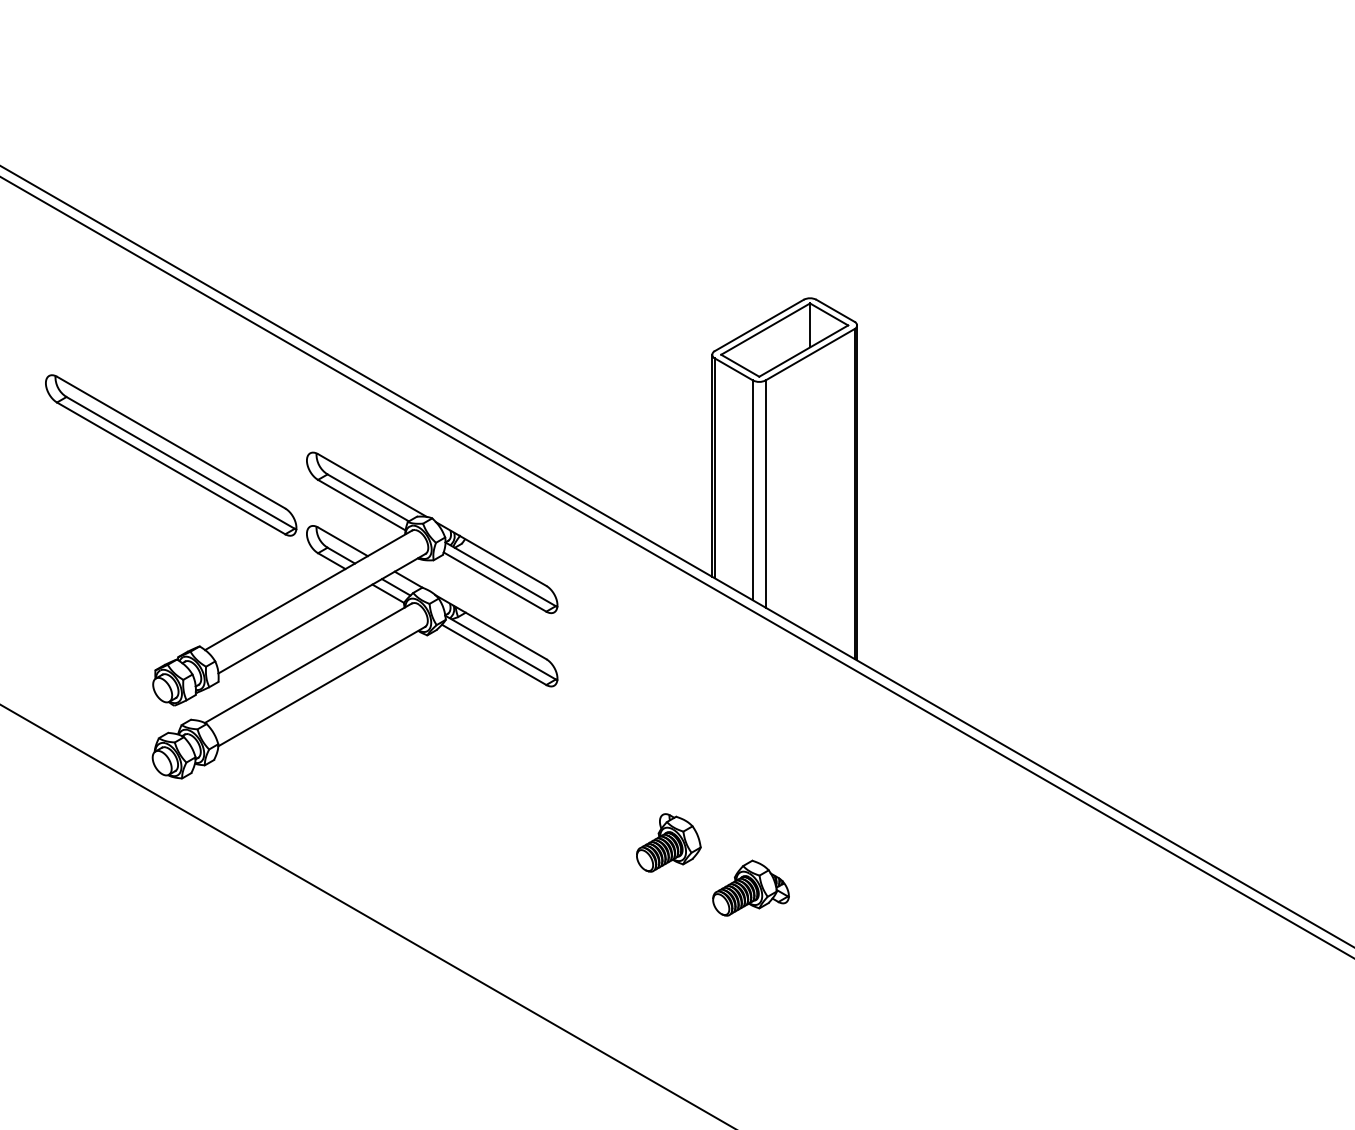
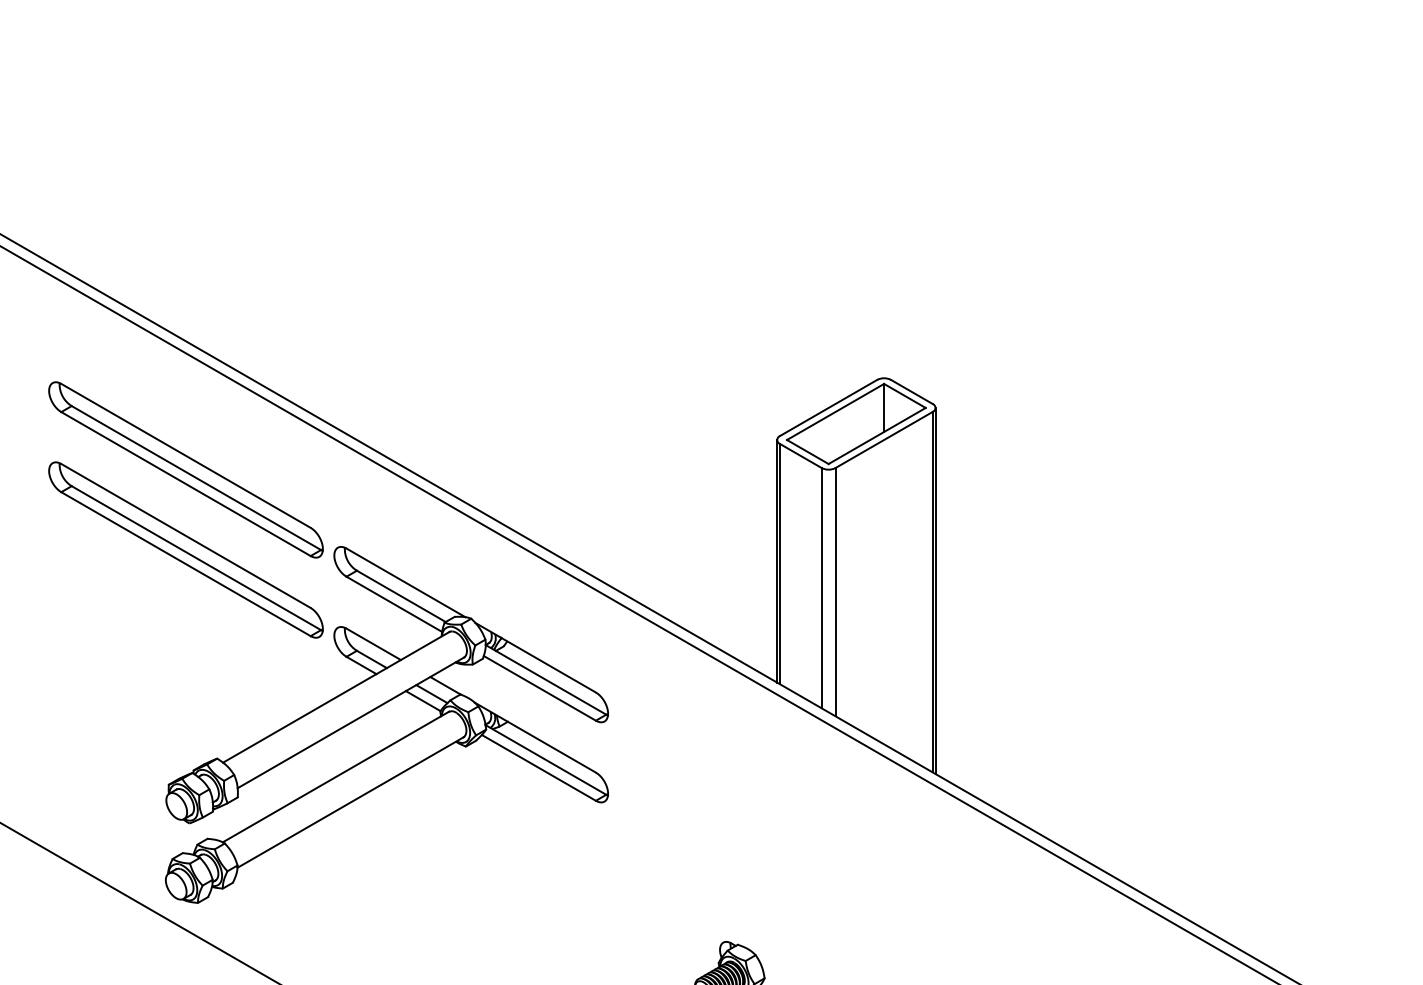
part: (171, 382) -> (186, 470), added

